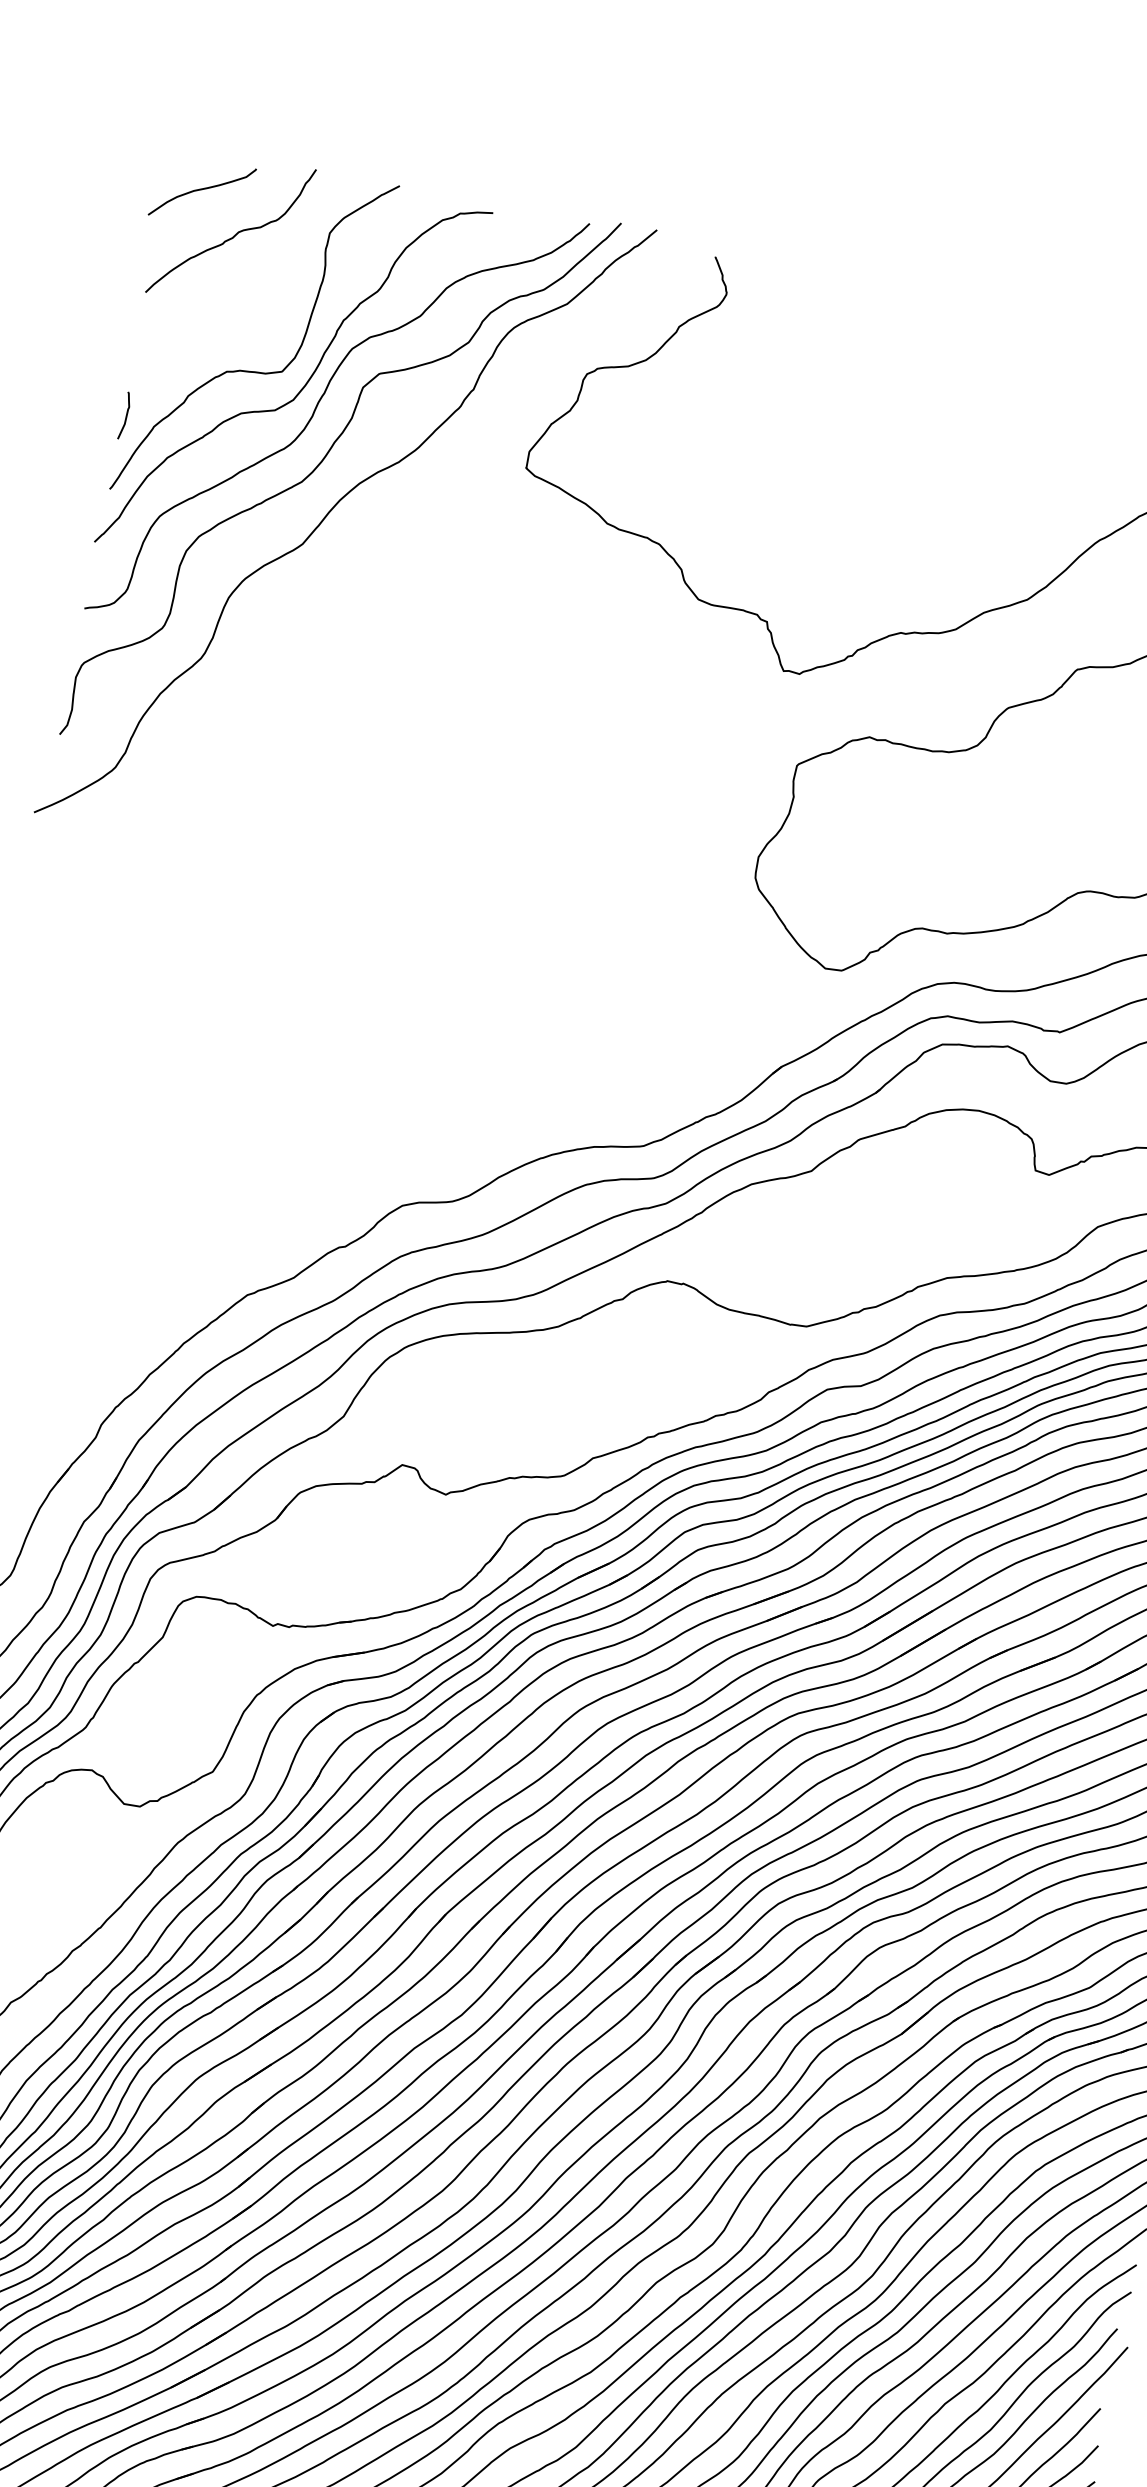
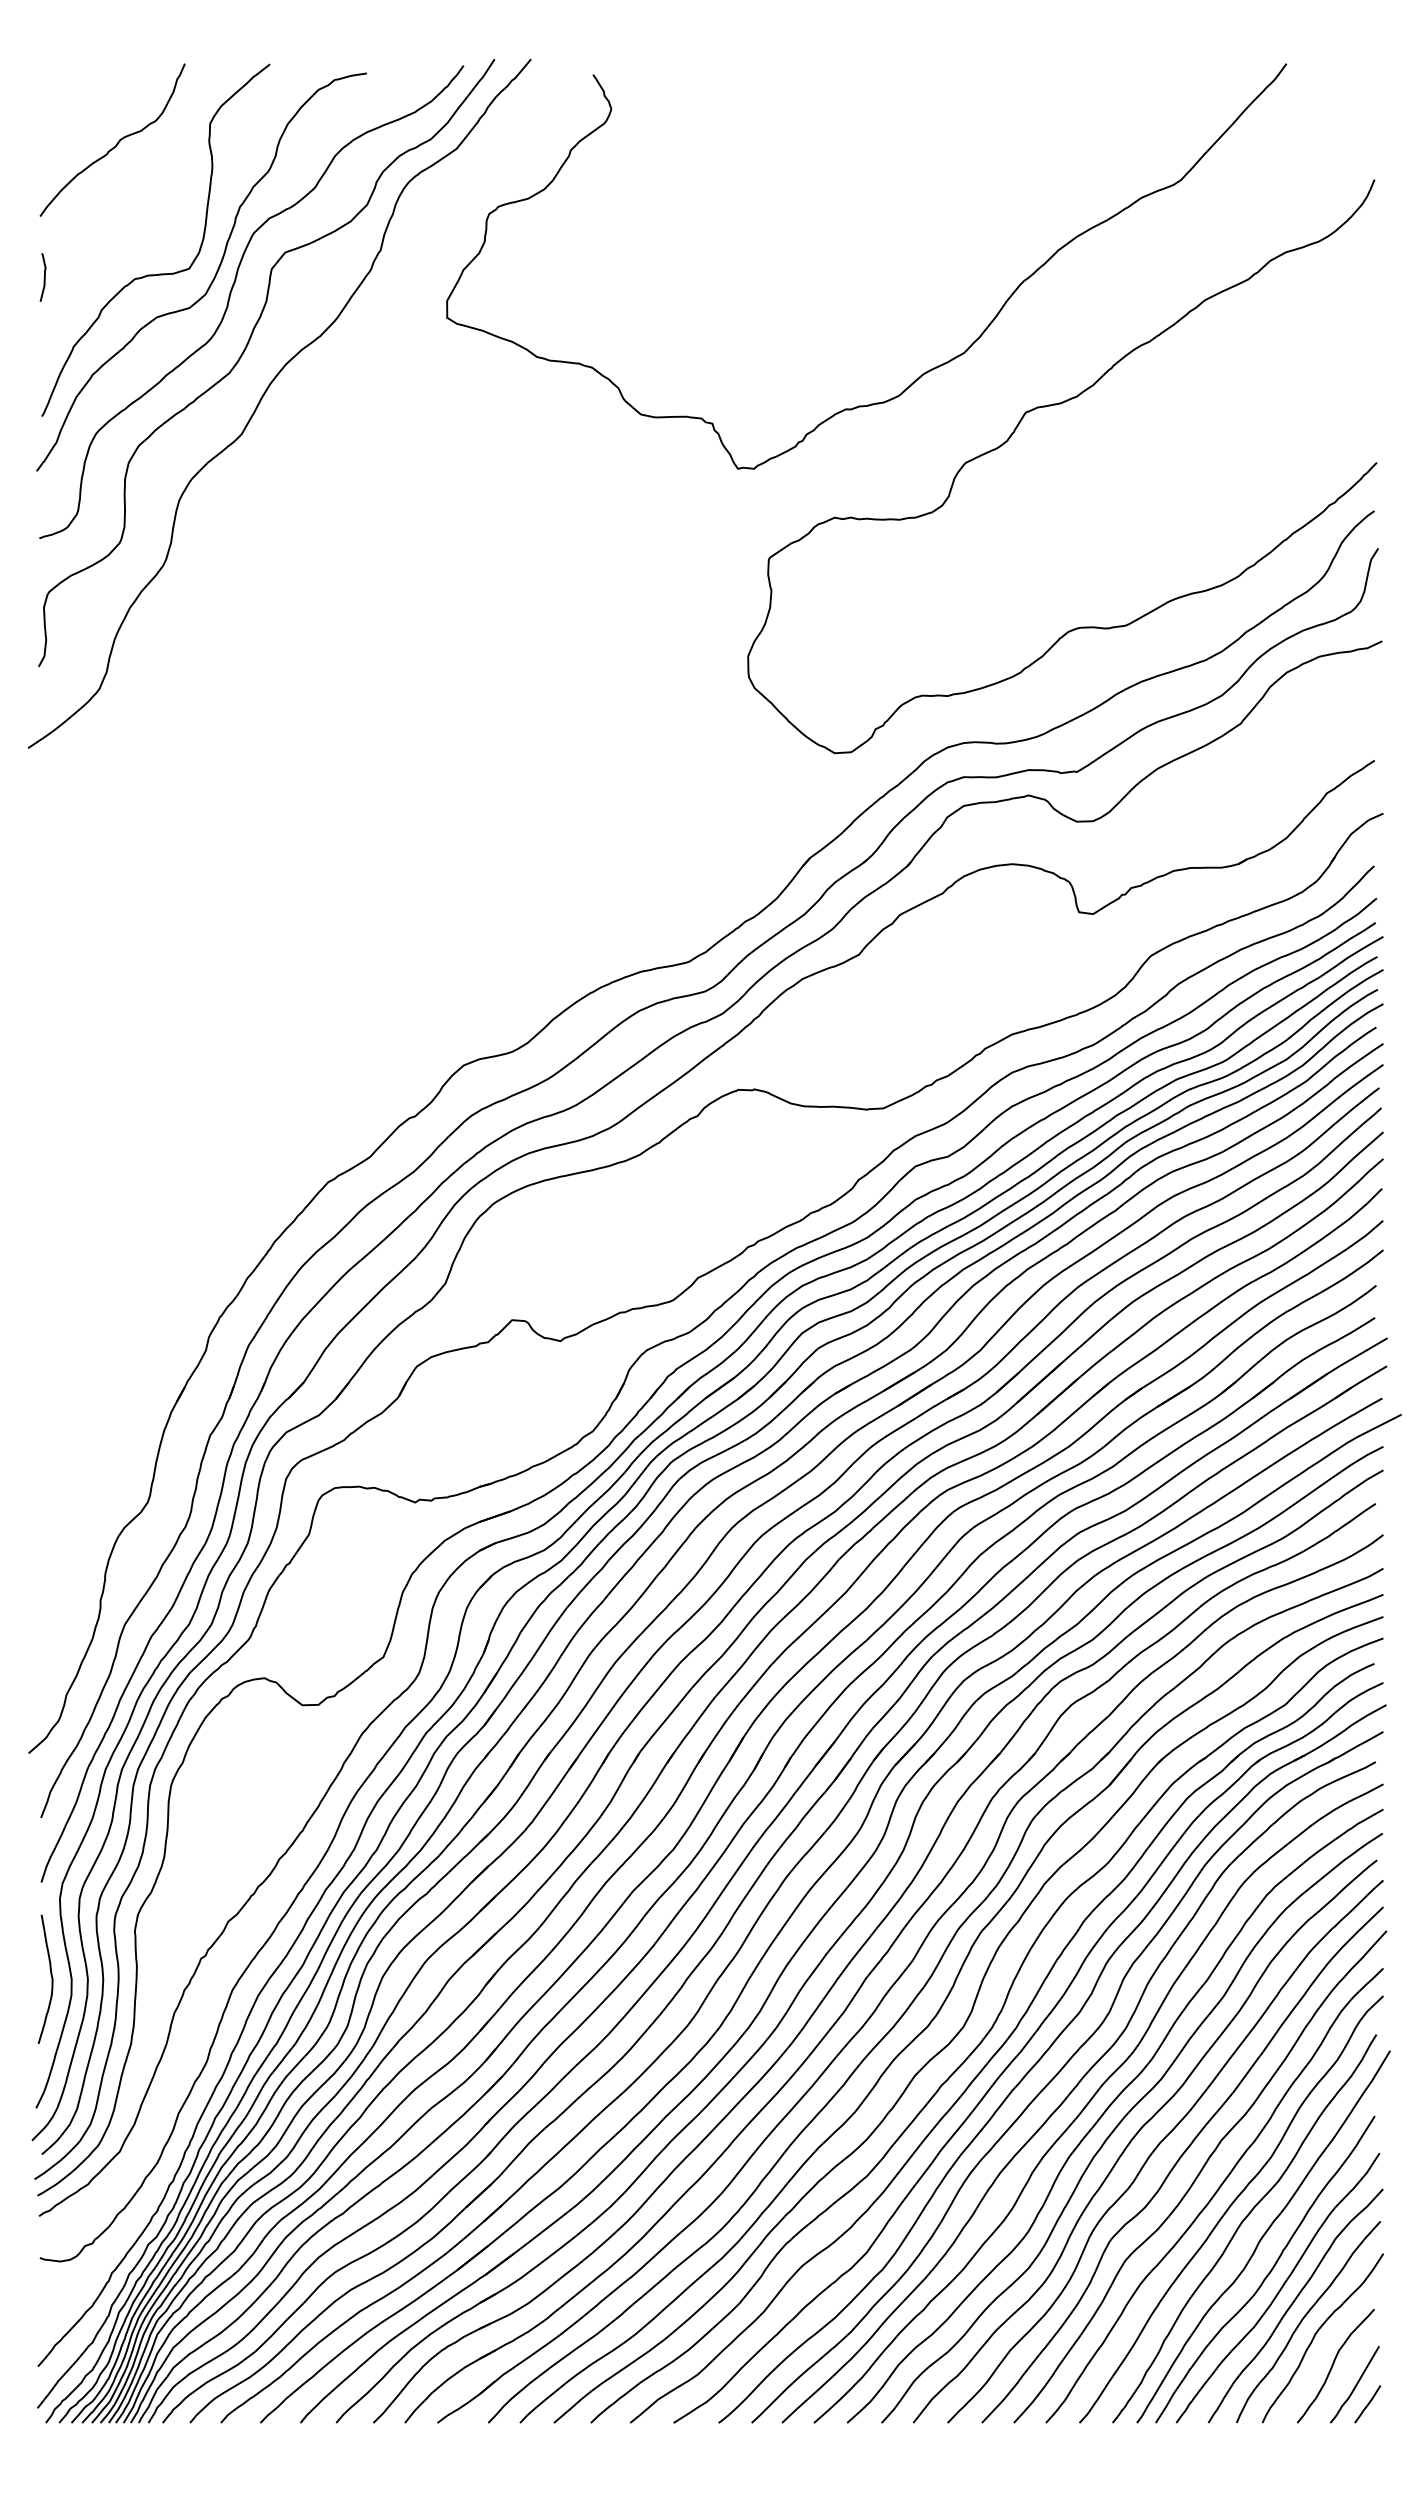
curve: (201, 190) -> (76, 105), removed
curve: (125, 416) -> (43, 278), moved

